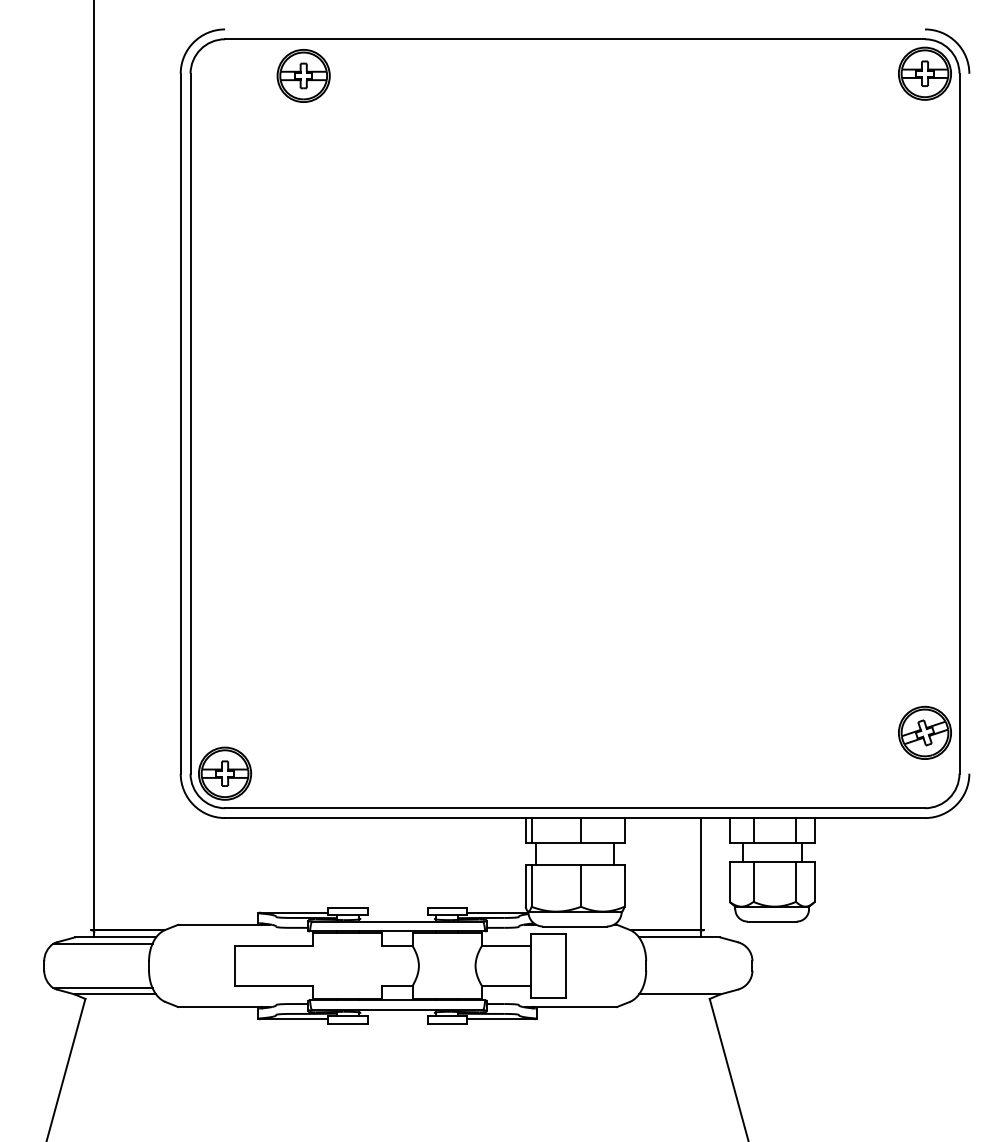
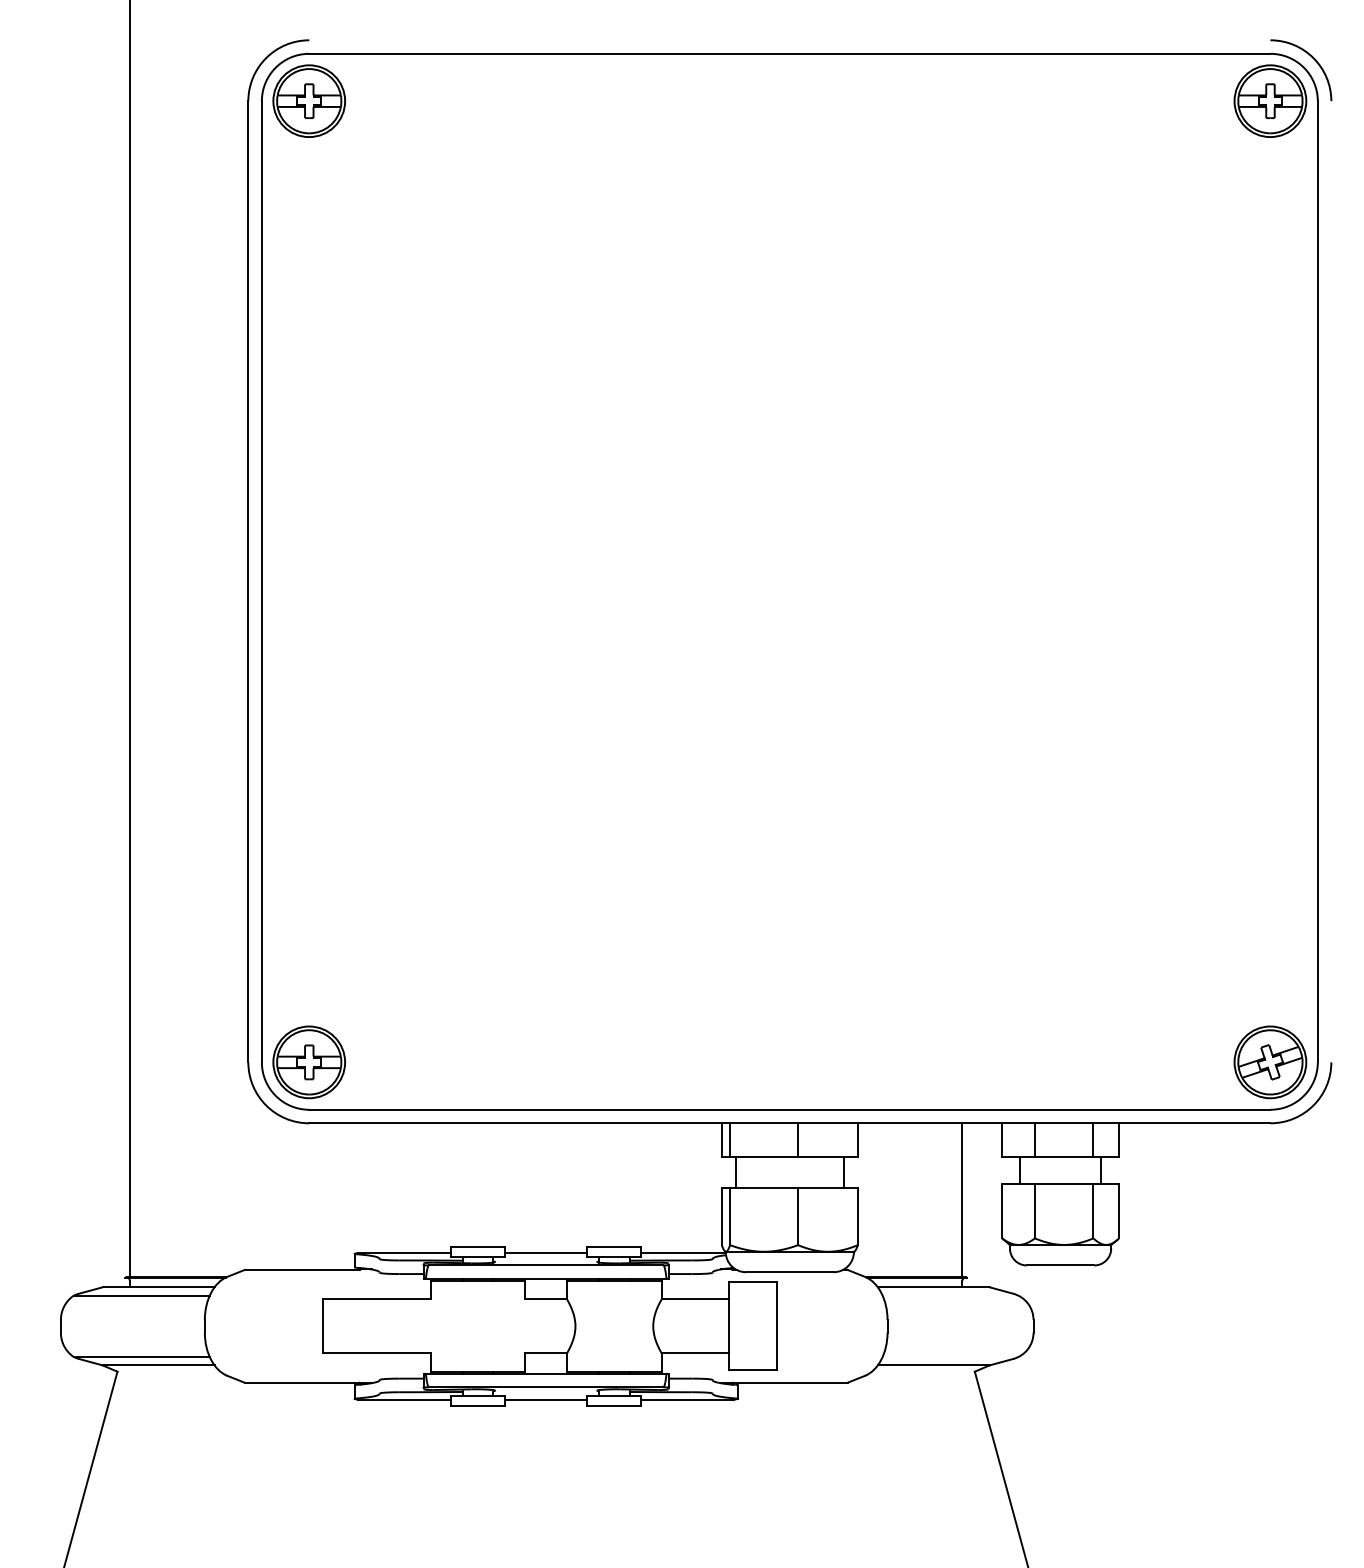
part: (303, 75) -> (308, 100), moved
part: (925, 733) -> (1270, 1062), moved
line: (397, 912) -> (546, 1253), added
line: (397, 1019) -> (546, 1399), added

